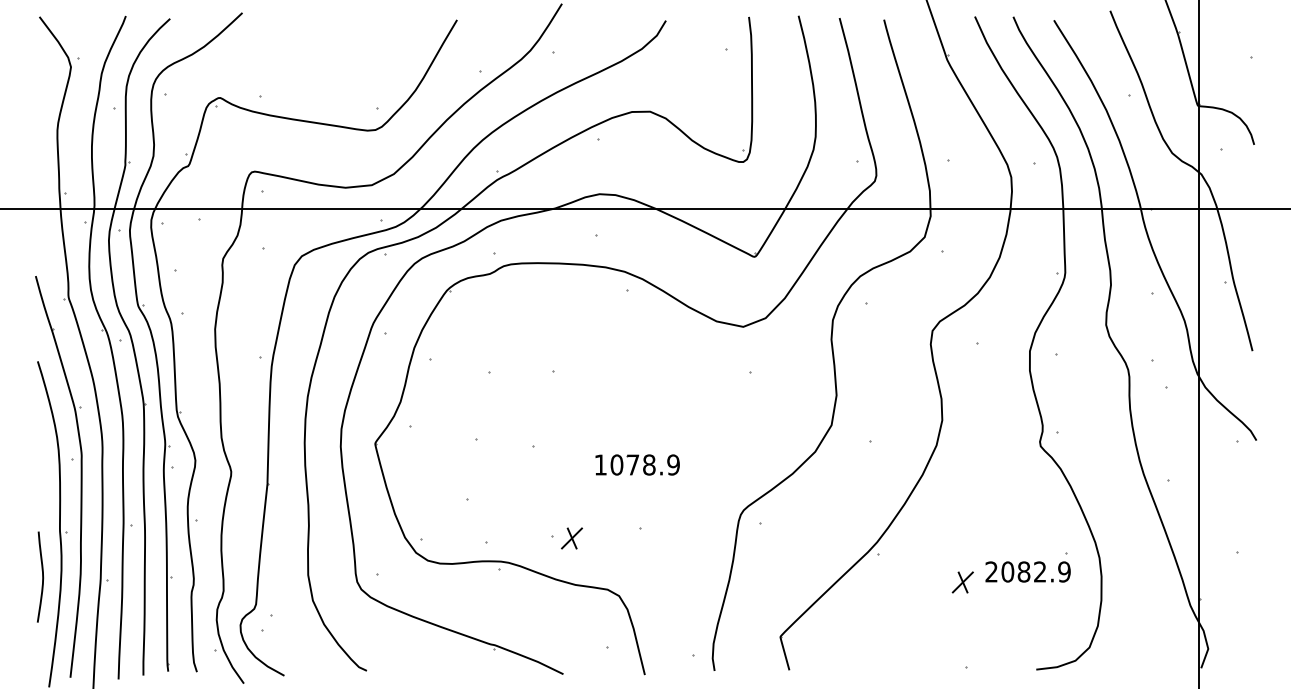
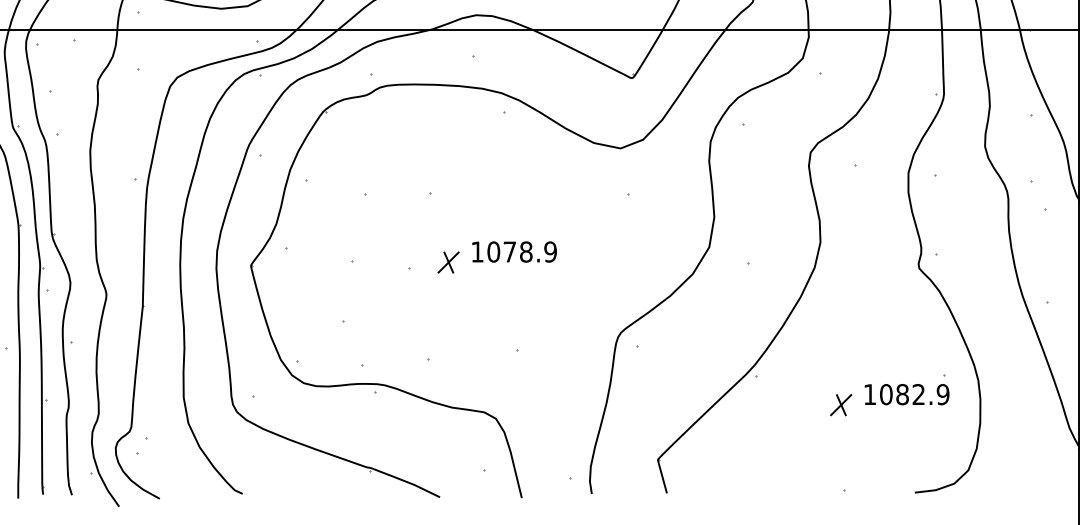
part: (637, 464) -> (514, 251), moved
part: (571, 538) -> (448, 262), moved
text: (991, 571) -> (869, 394), 2082.9 -> 1082.9

